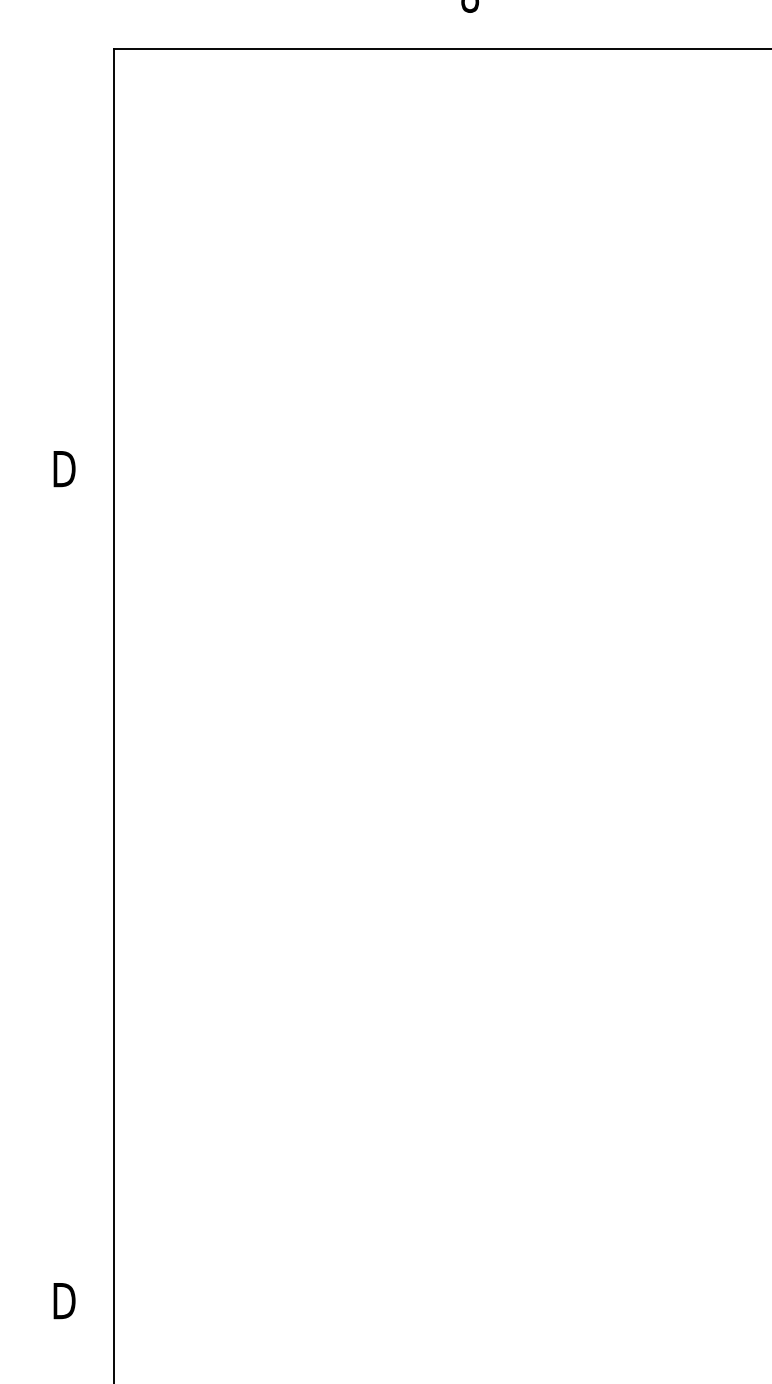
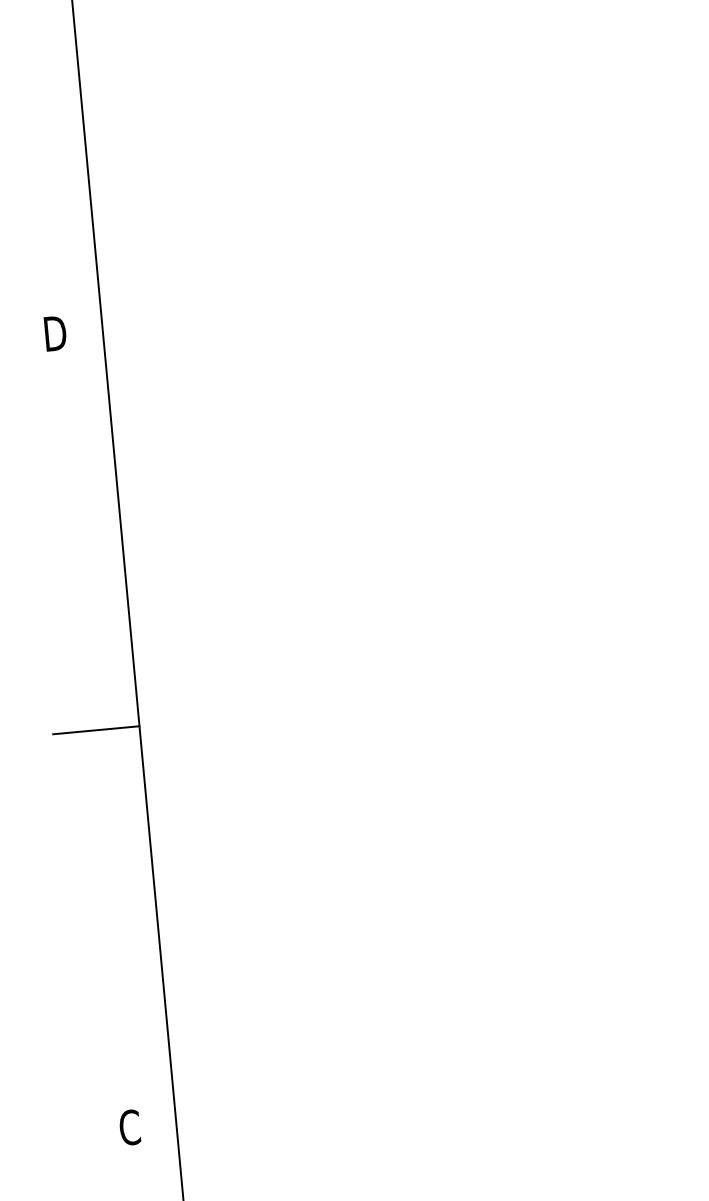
line: (68, 885) -> (96, 730), added
text: (64, 1300) -> (129, 1127), D -> C

